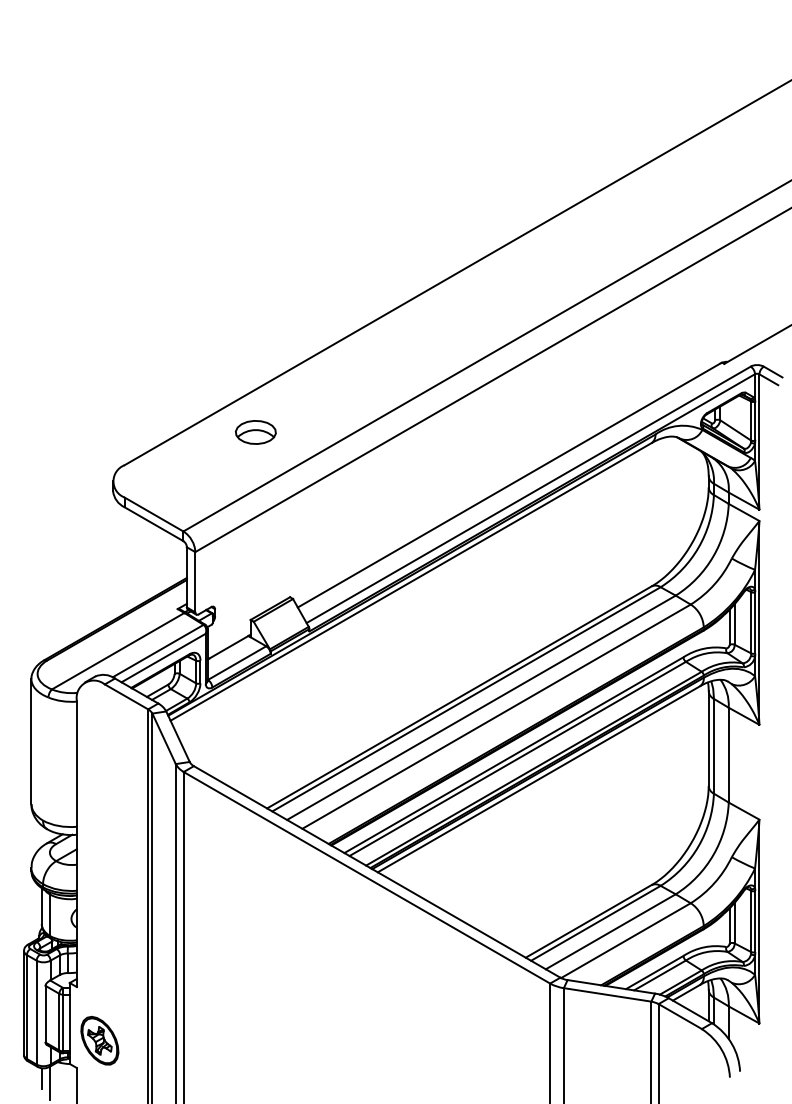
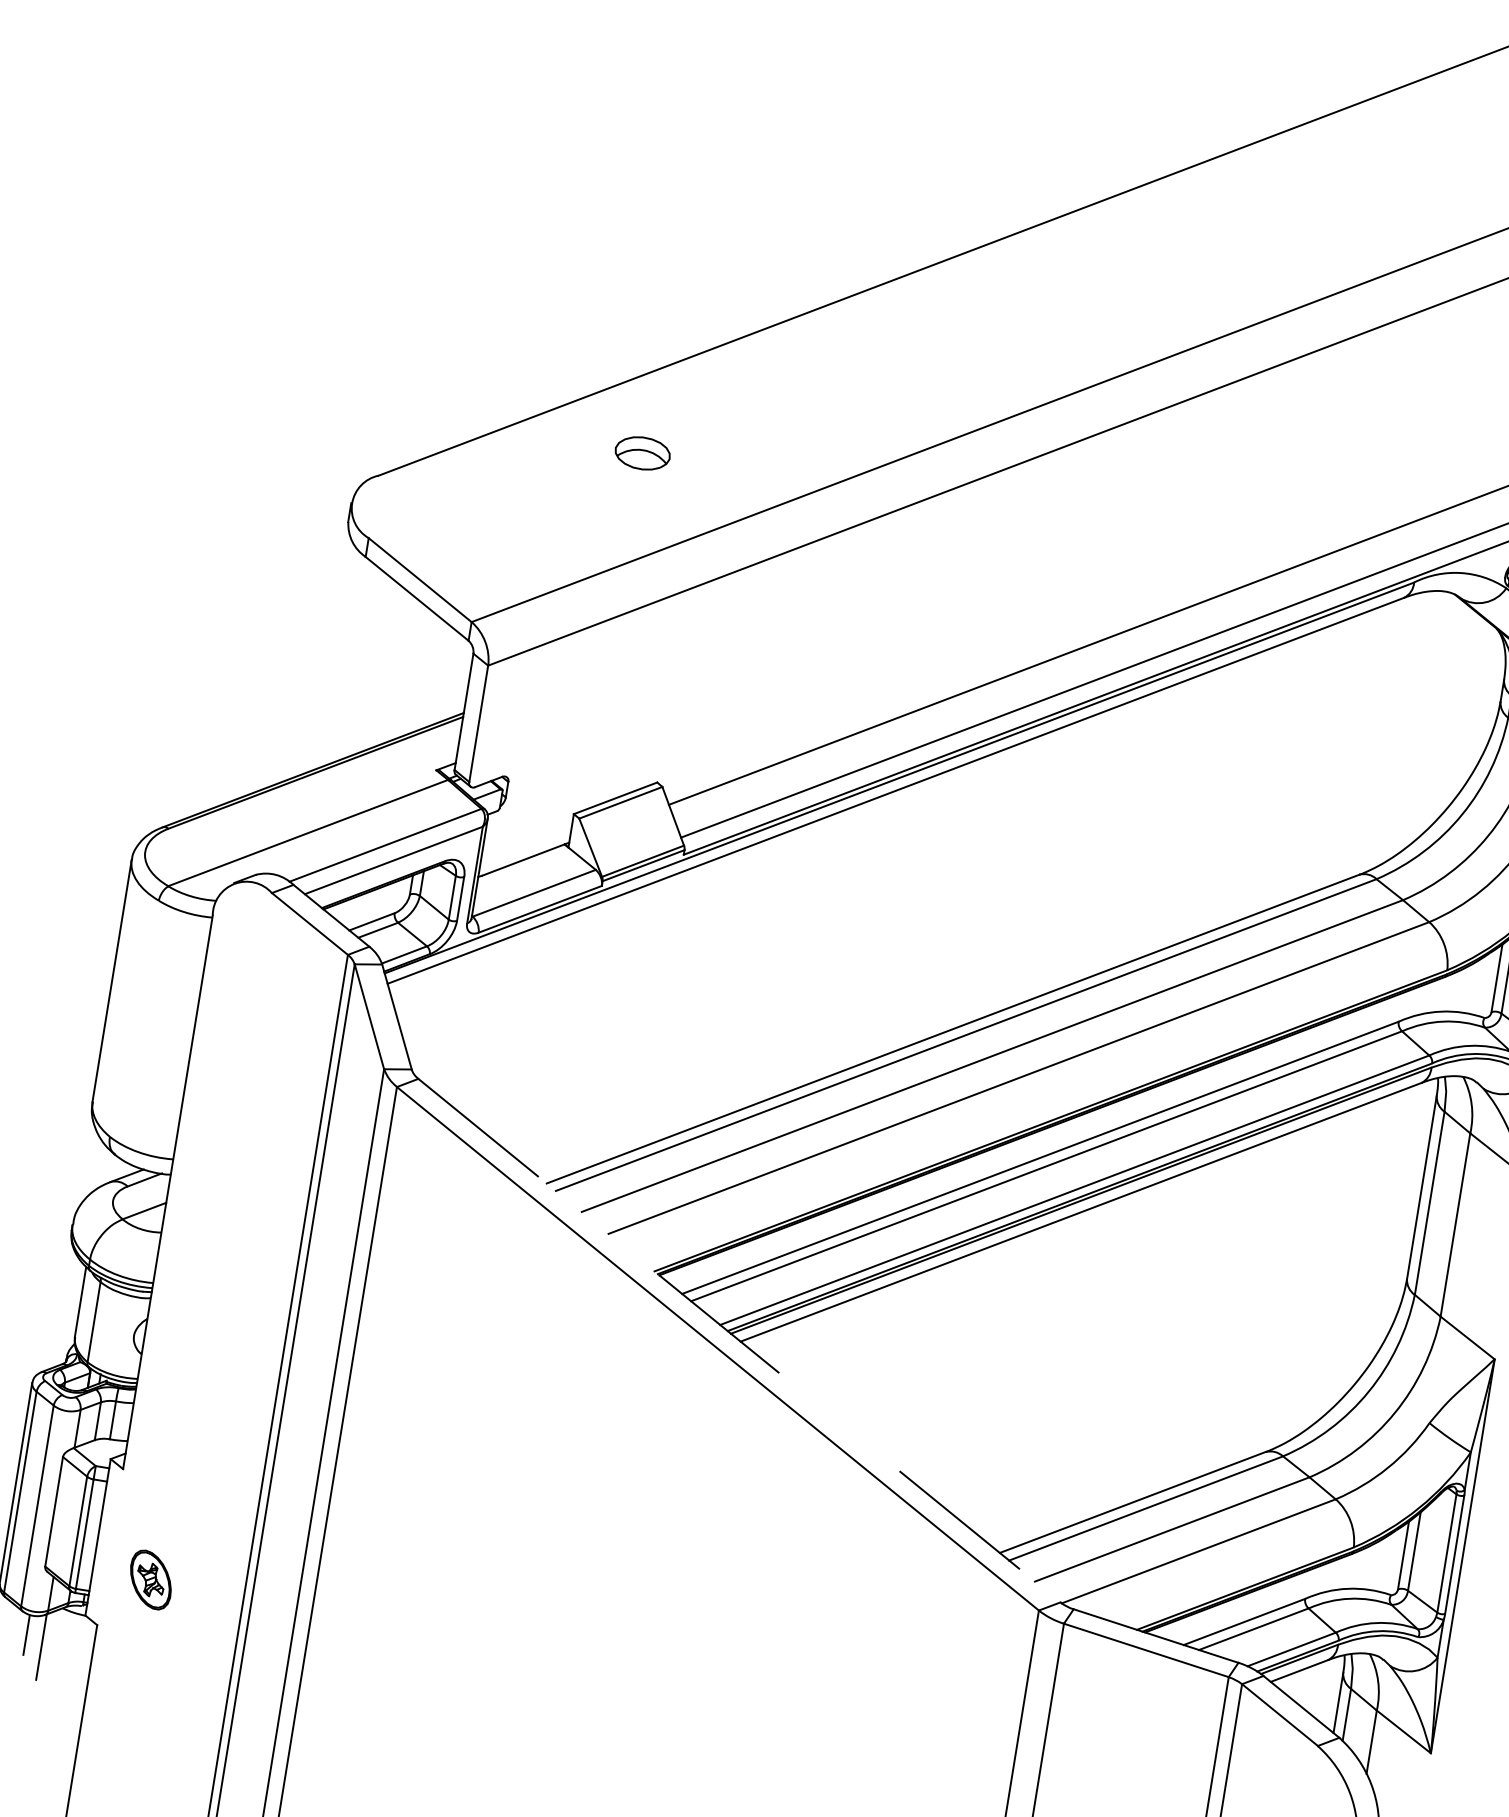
part: (255, 432) -> (641, 453), size x0.7
line: (377, 871) -> (740, 1339), solid -> dashed
part: (99, 1040) -> (150, 1579), size x0.6

